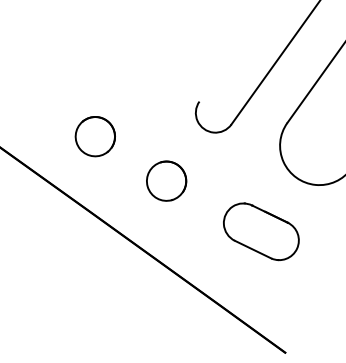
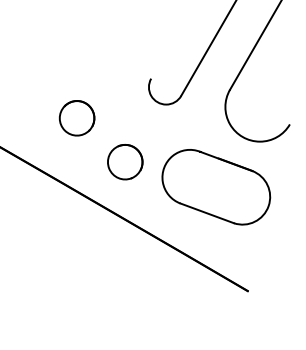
part: (94, 136) -> (76, 118), moved
part: (166, 181) -> (125, 162), moved
part: (261, 231) -> (216, 187), size x1.6

